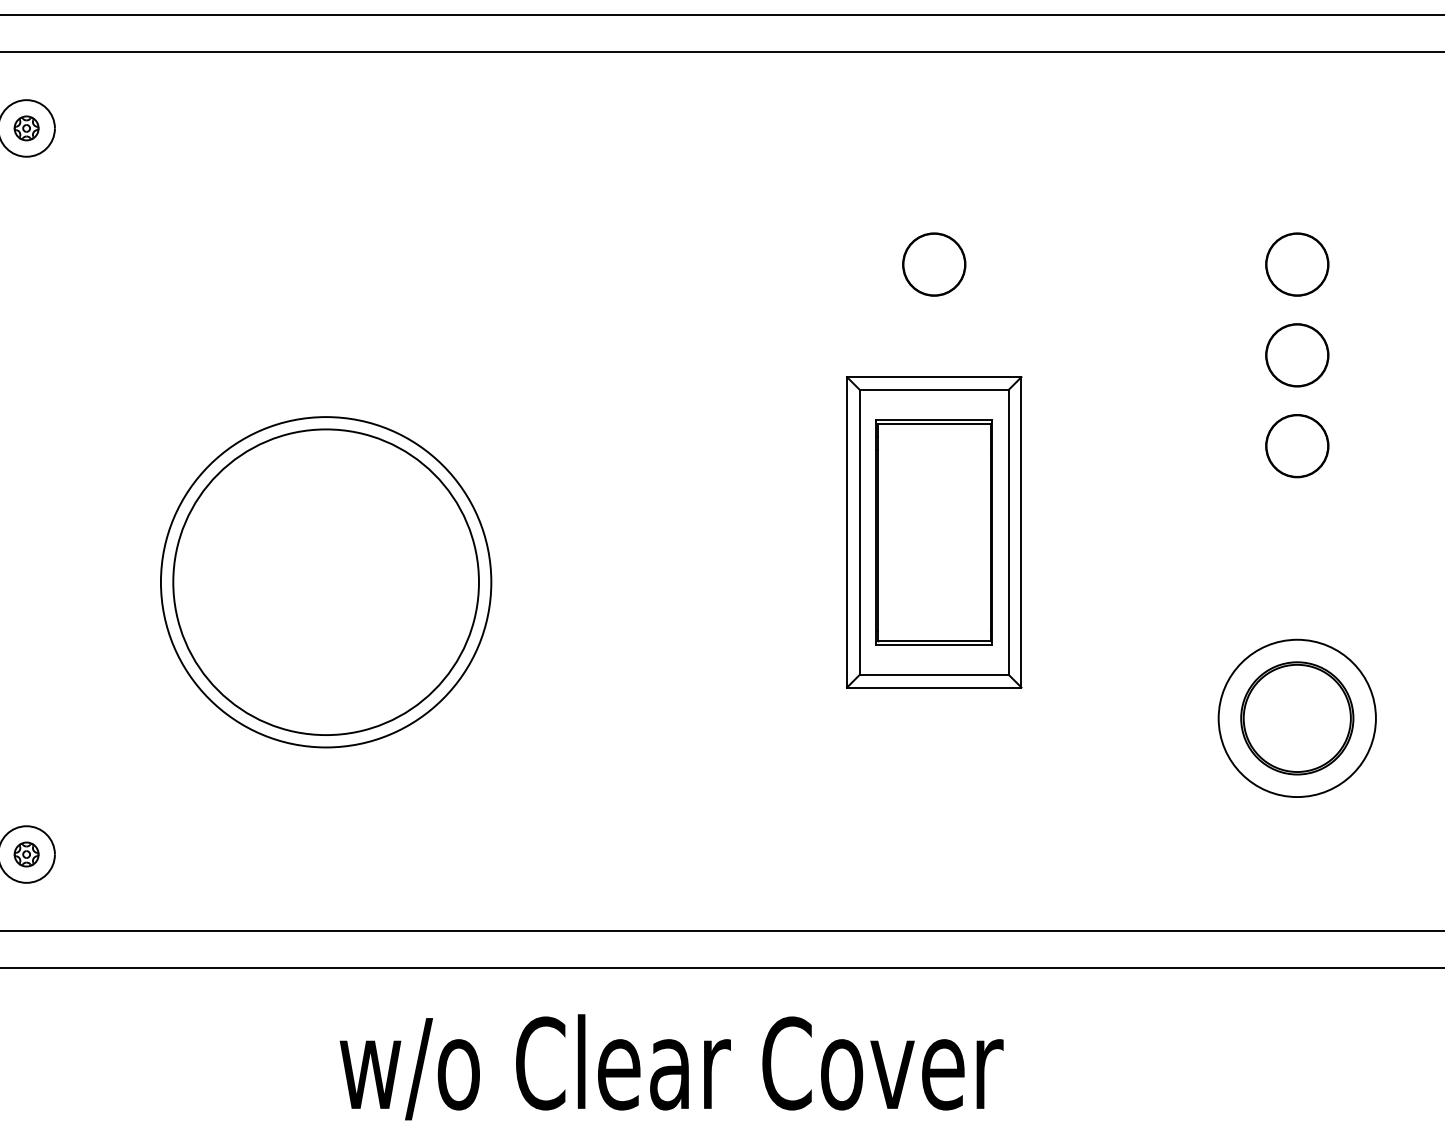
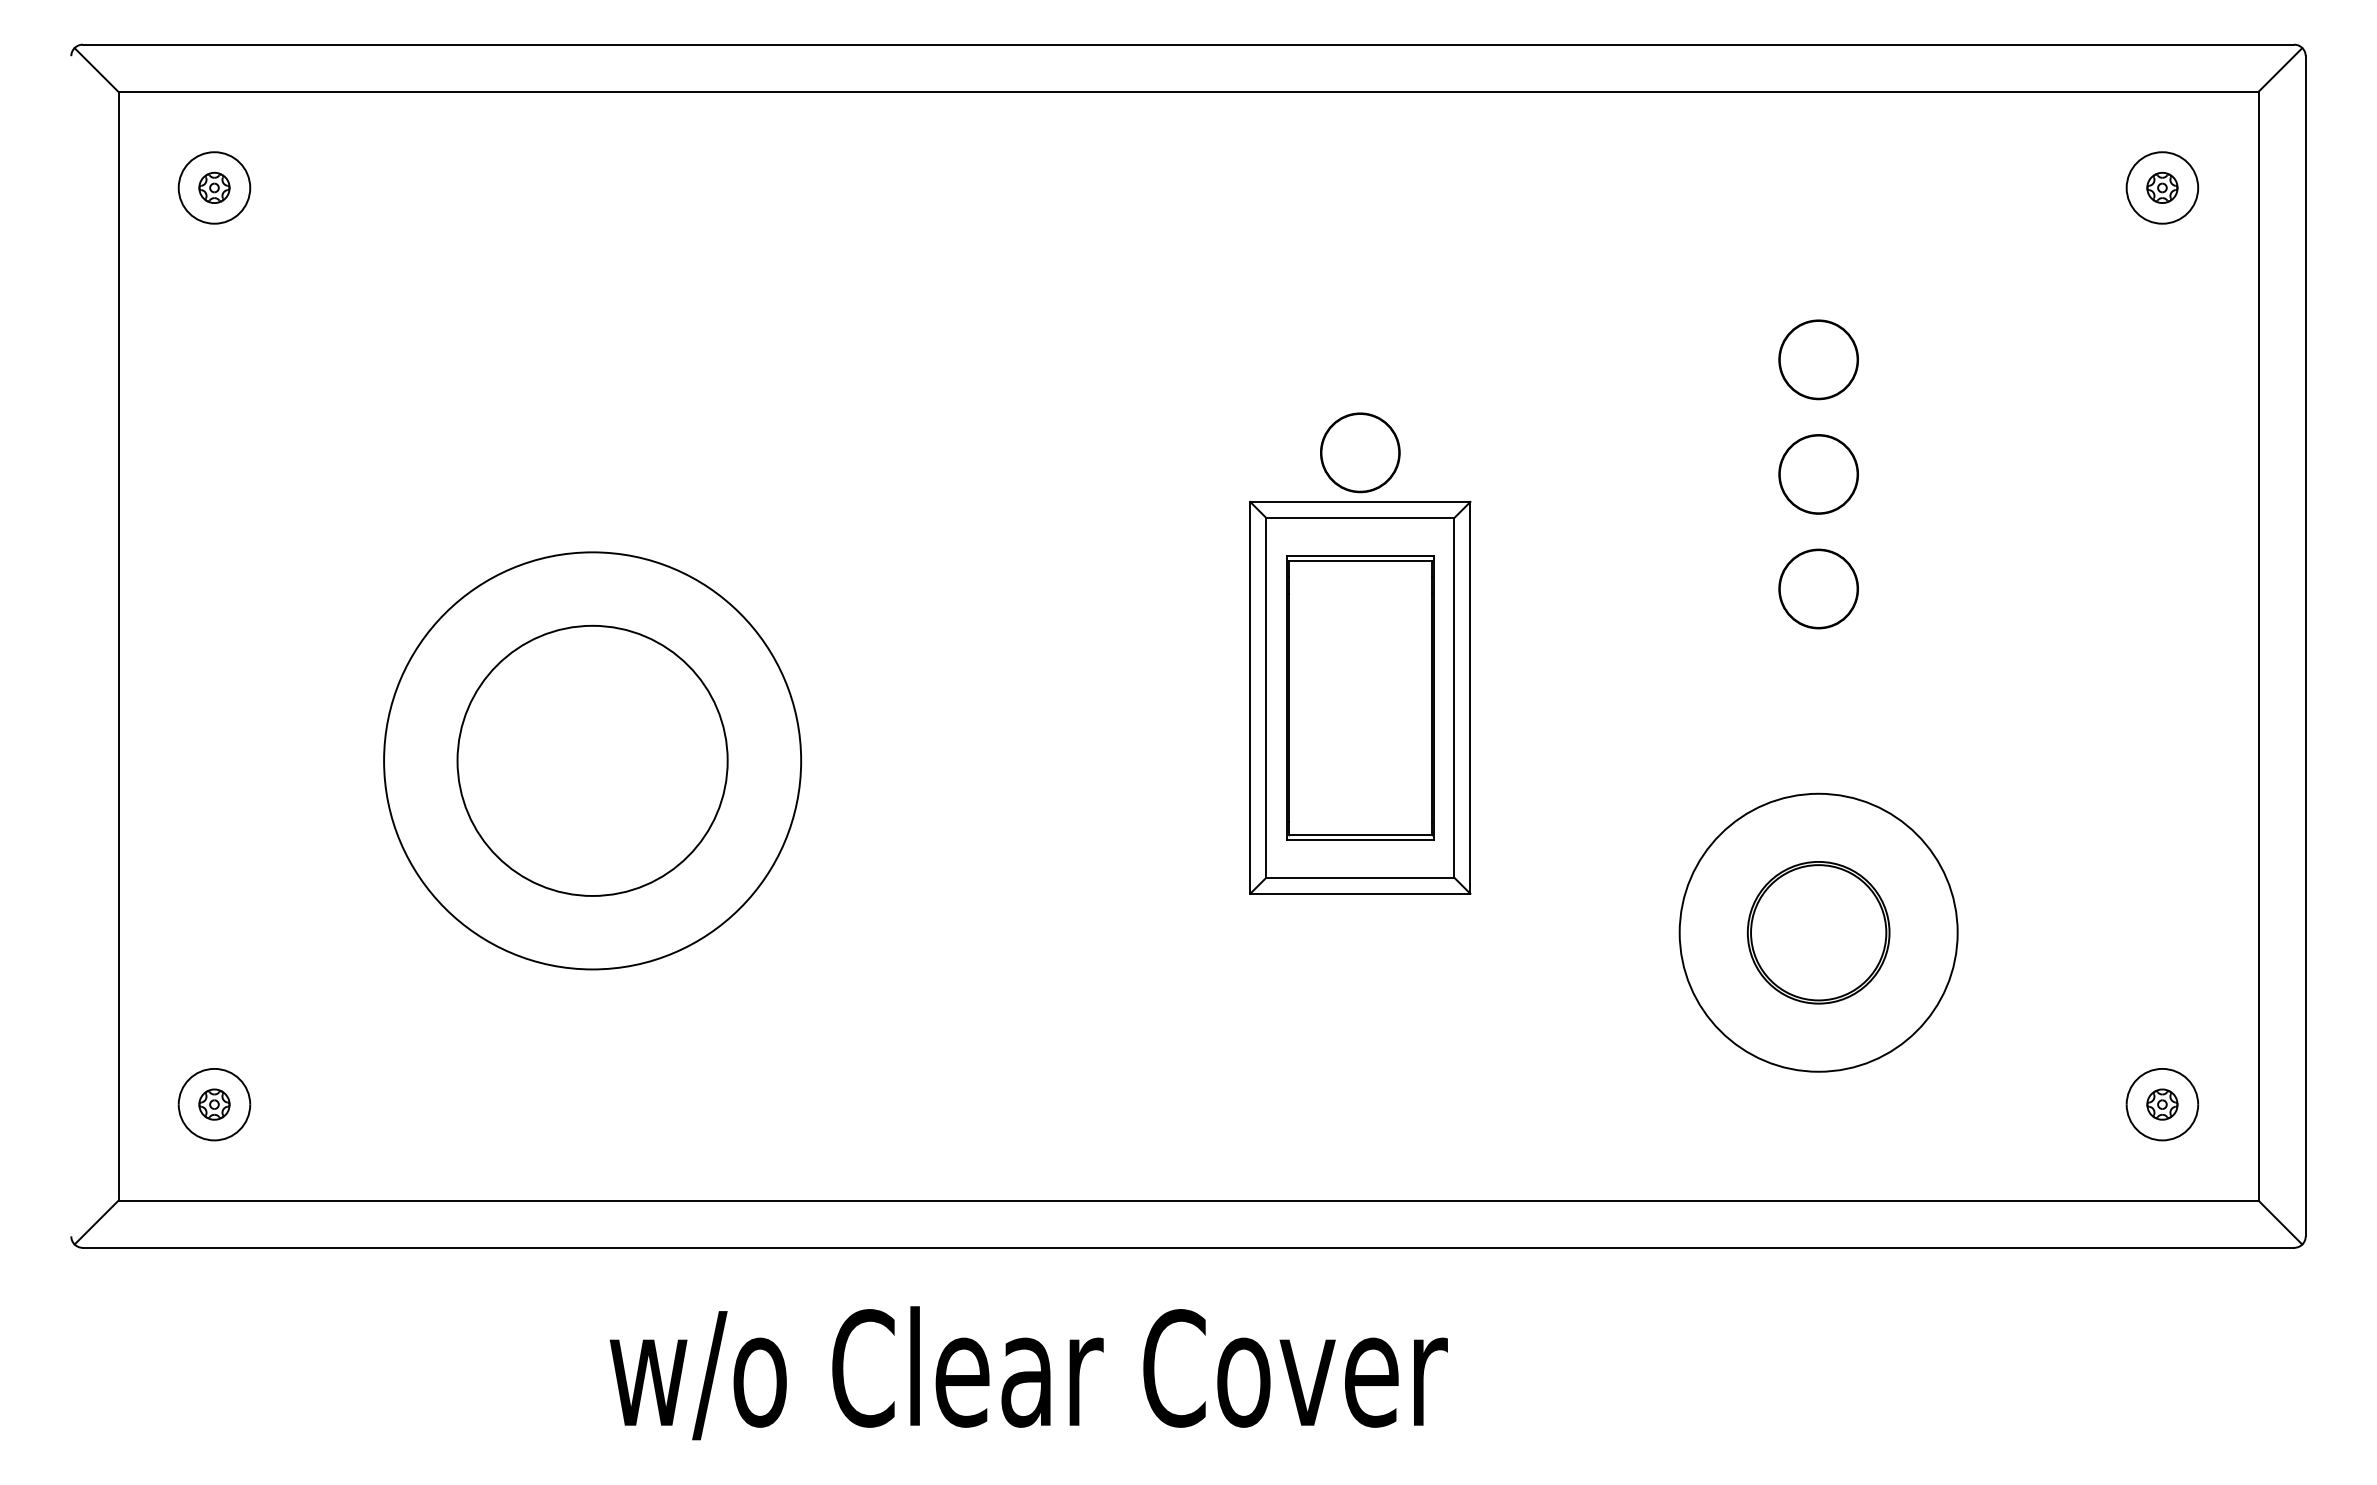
part: (934, 264) -> (1360, 452), moved
circle: (326, 581) -> (592, 760), size x0.7
circle: (1297, 718) -> (1818, 932), size x1.4

